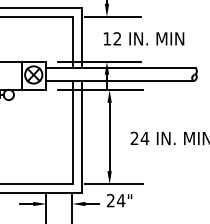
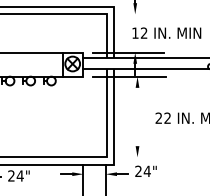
line: (113, 17) -> (140, 14), removed
line: (109, 136) -> (137, 116), removed
text: (144, 137) -> (167, 117), 24 -> 22
line: (114, 184) -> (141, 157), removed

